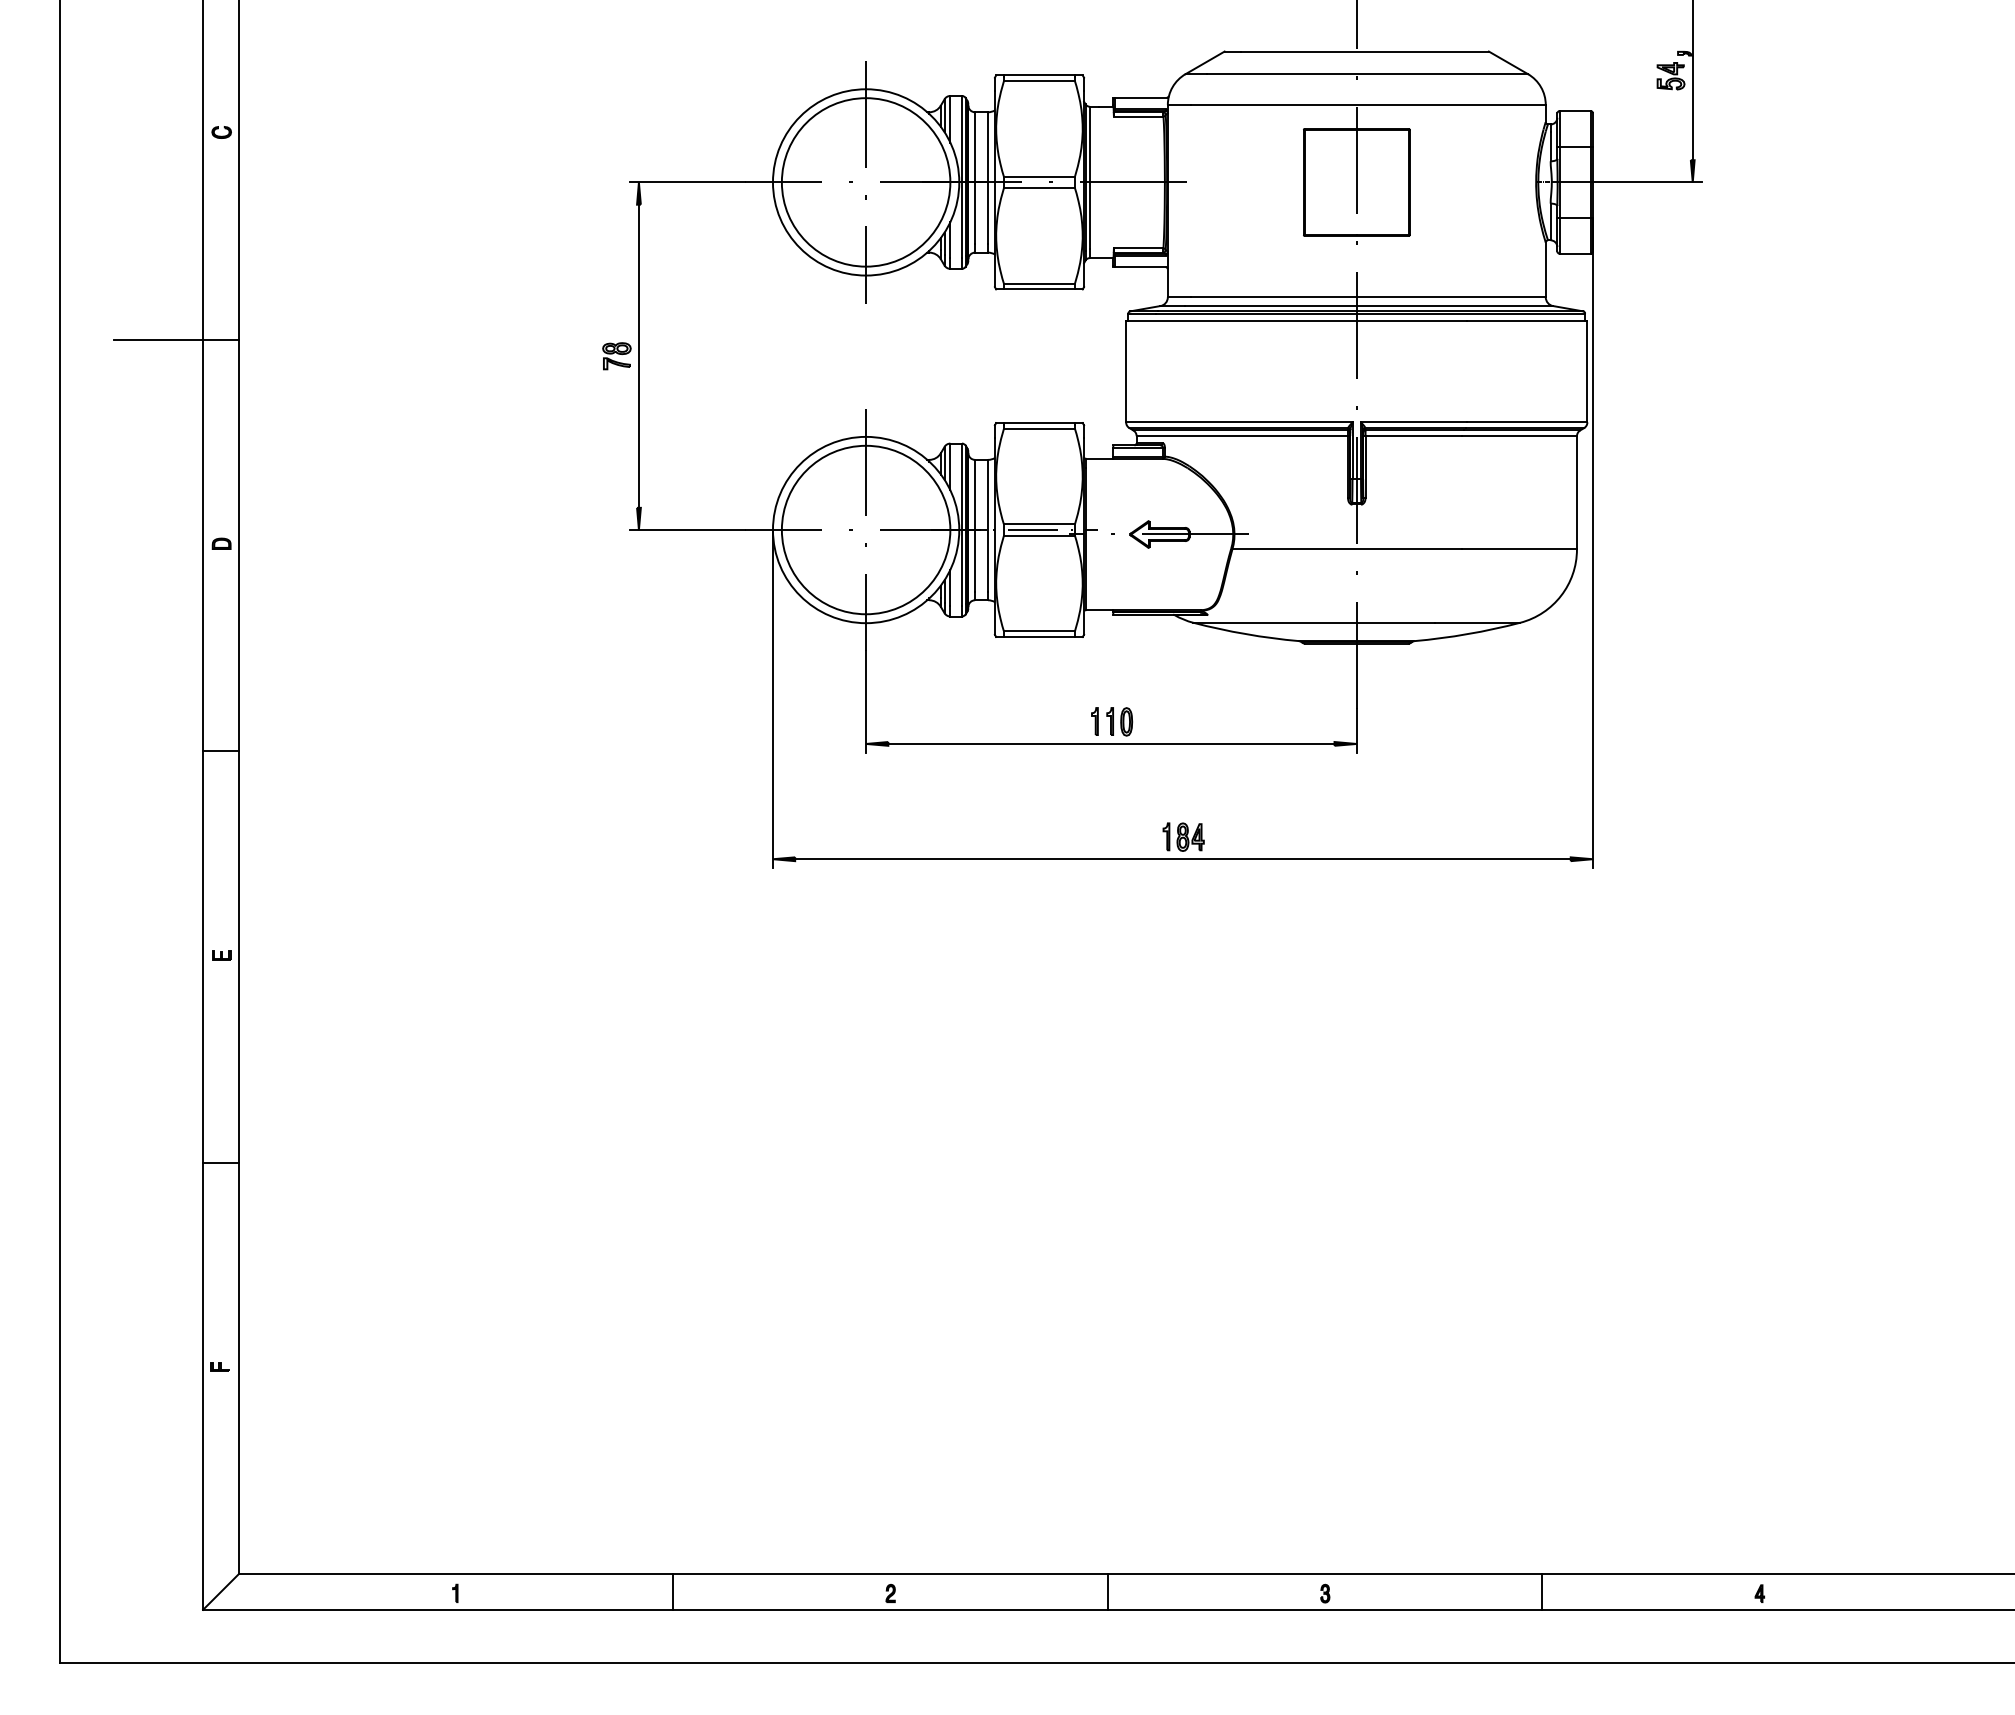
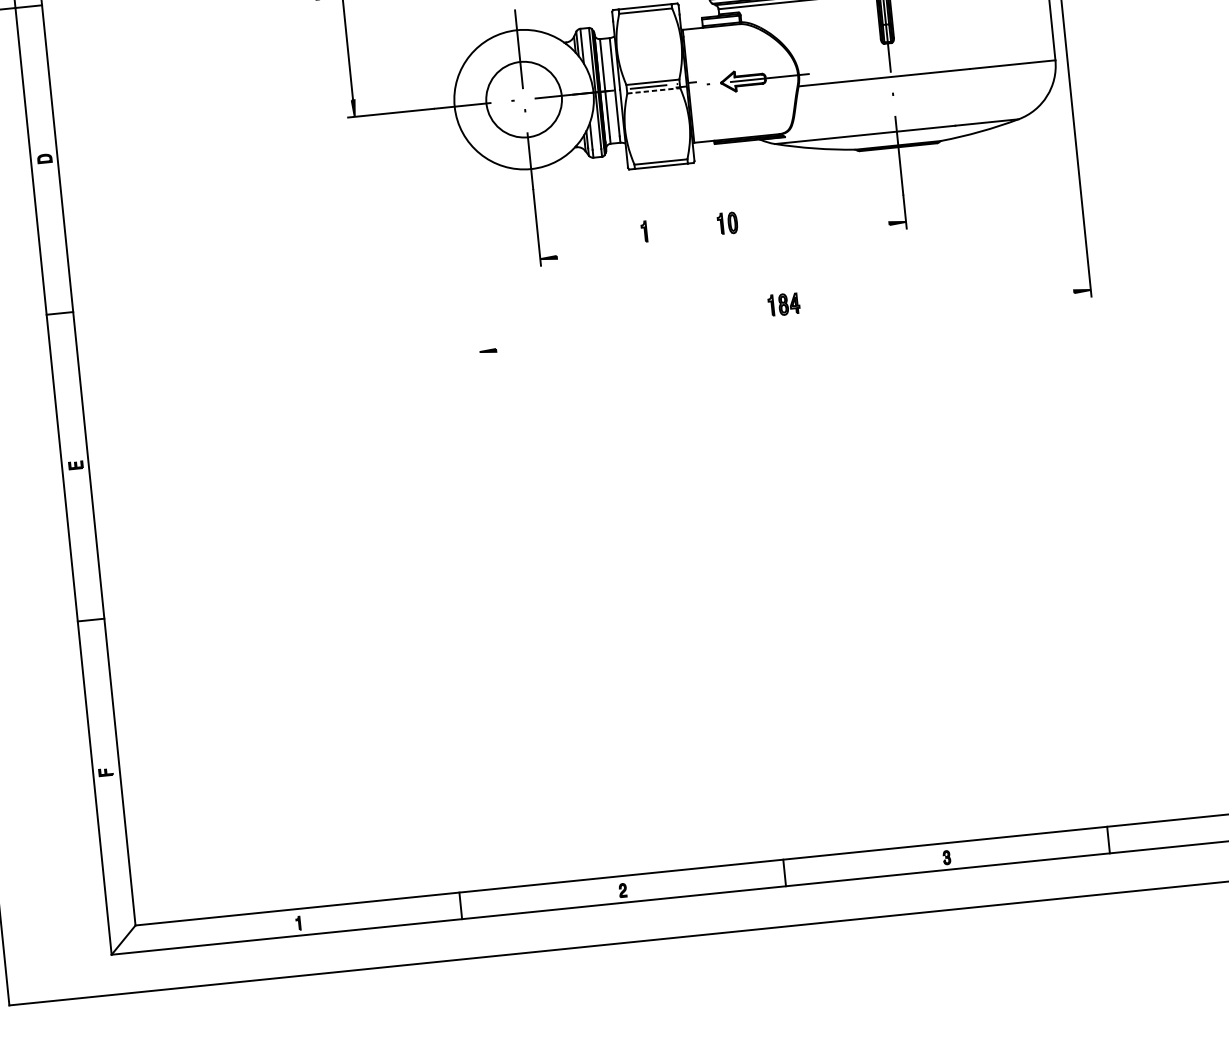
circle: (865, 529) -> (523, 99), size x0.6
line: (1039, 535) -> (653, 90), solid -> dashed
line: (772, 699) -> (467, 233), removed
part: (1094, 721) -> (643, 231), moved
line: (1111, 743) -> (723, 240), removed
line: (1182, 859) -> (784, 321), removed

